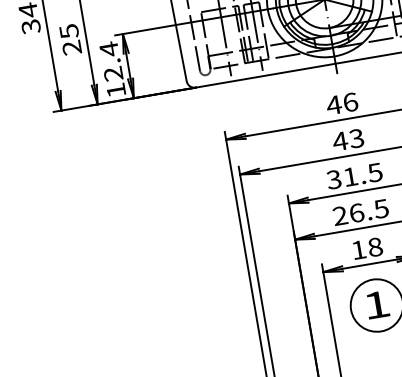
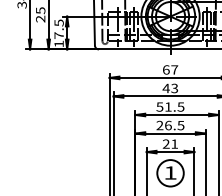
text: (110, 62) -> (58, 29), 12.4 -> 17.5
text: (342, 102) -> (170, 69), 46 -> 67
text: (333, 178) -> (159, 106), 31.5 -> 51.5
text: (366, 247) -> (170, 143), 18 -> 21

